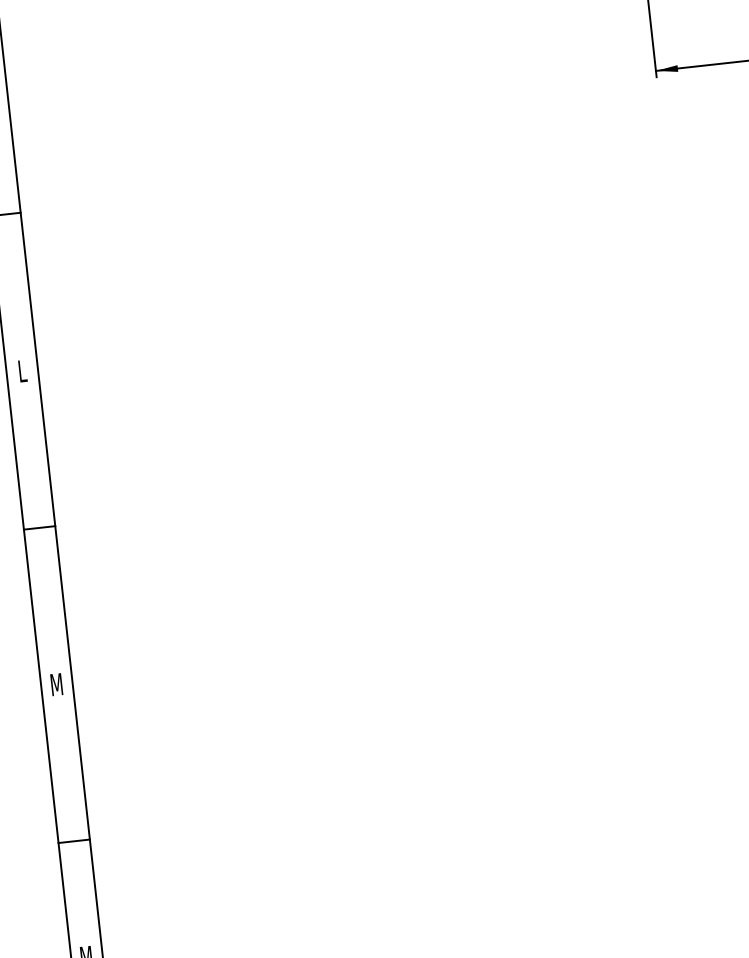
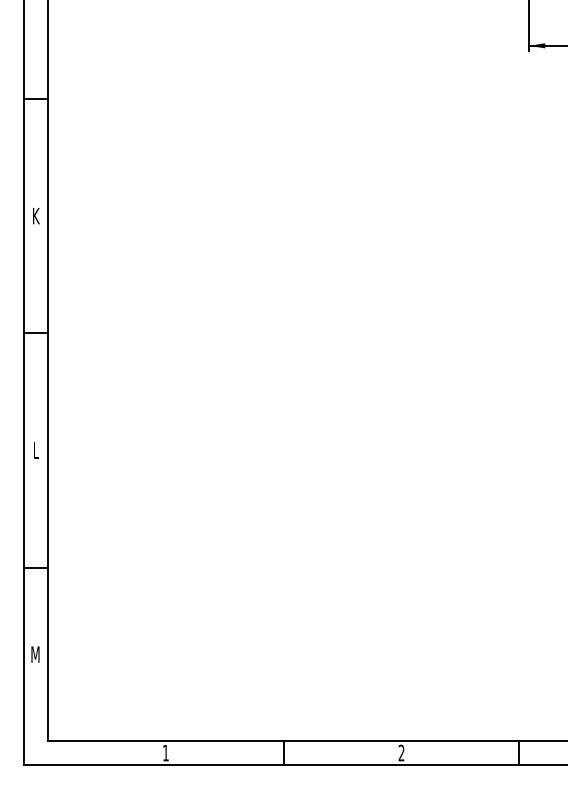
text: (23, 371) -> (36, 216), L -> K
text: (56, 684) -> (35, 450), M -> L

